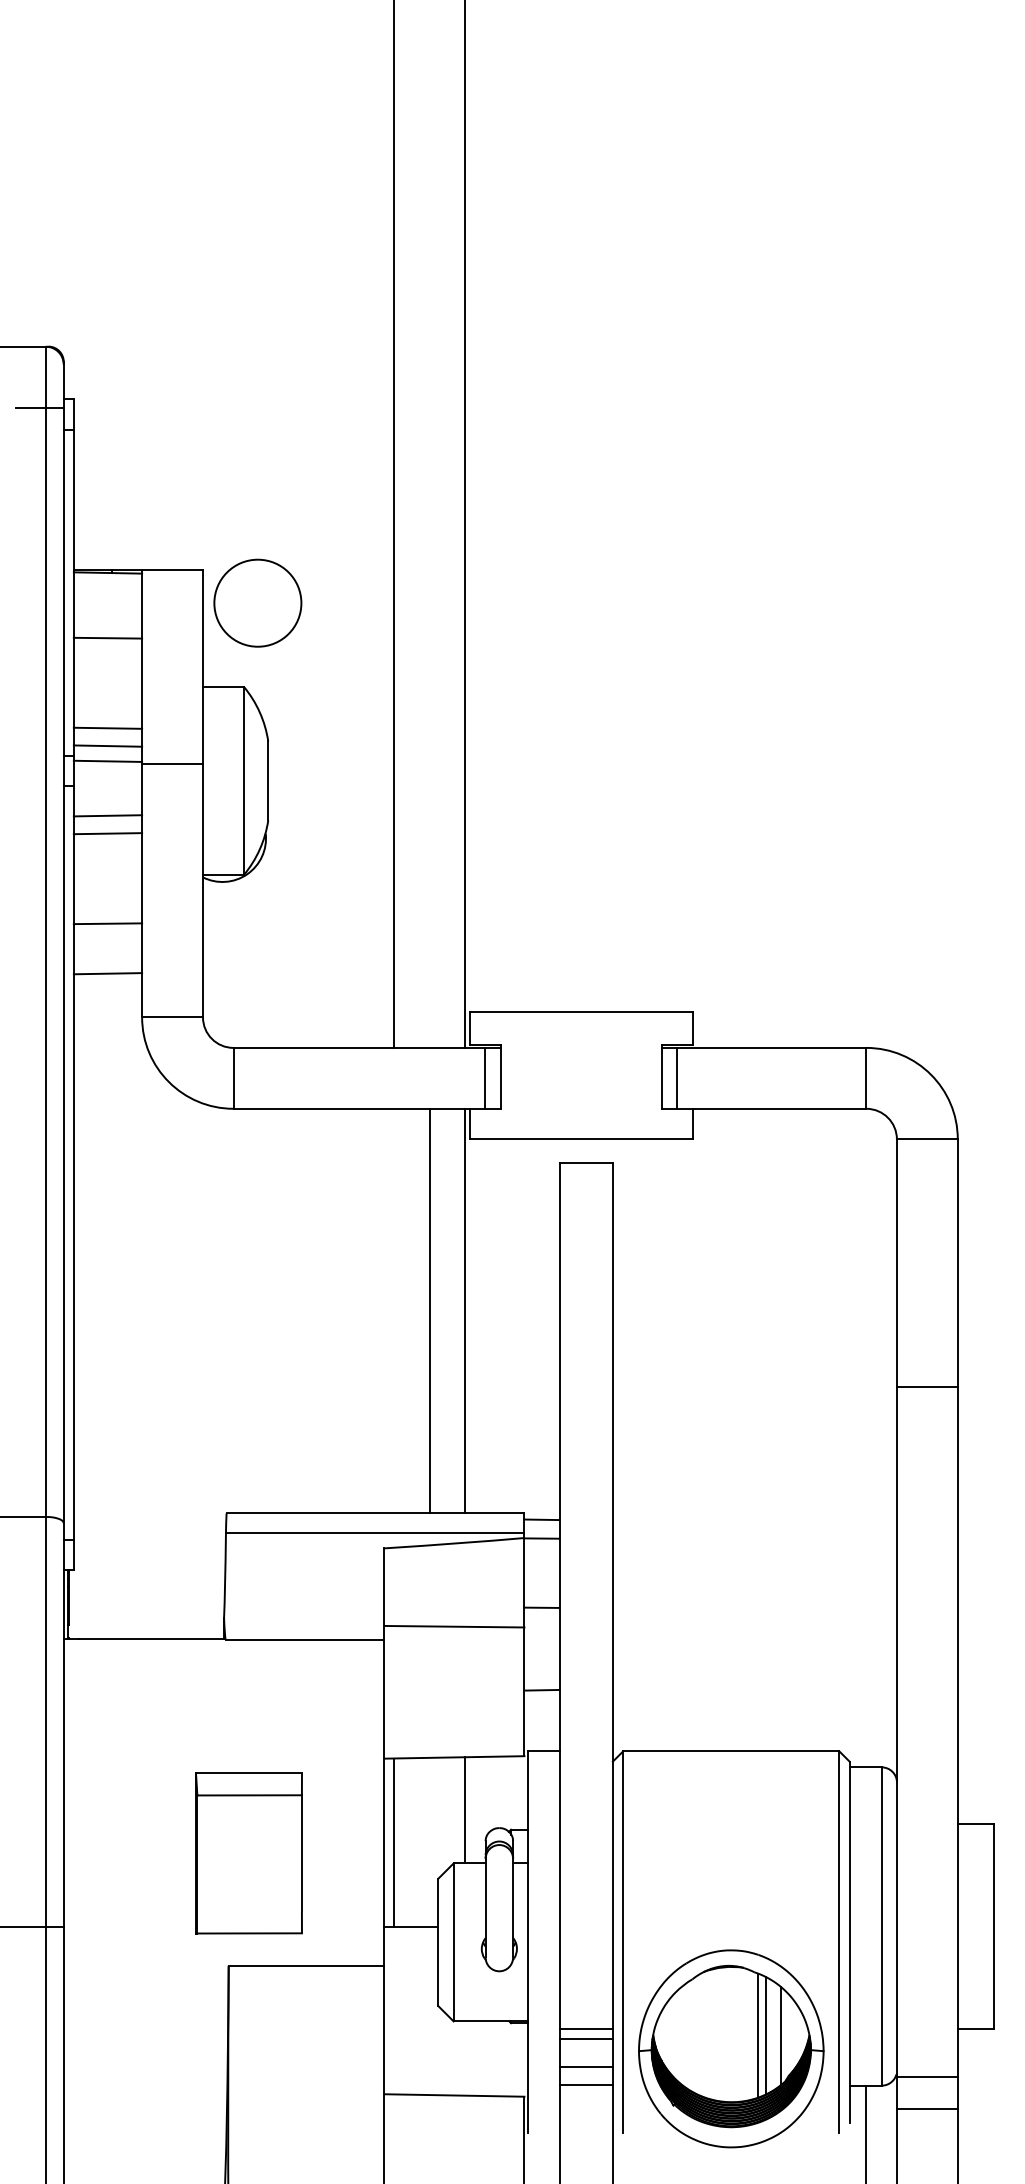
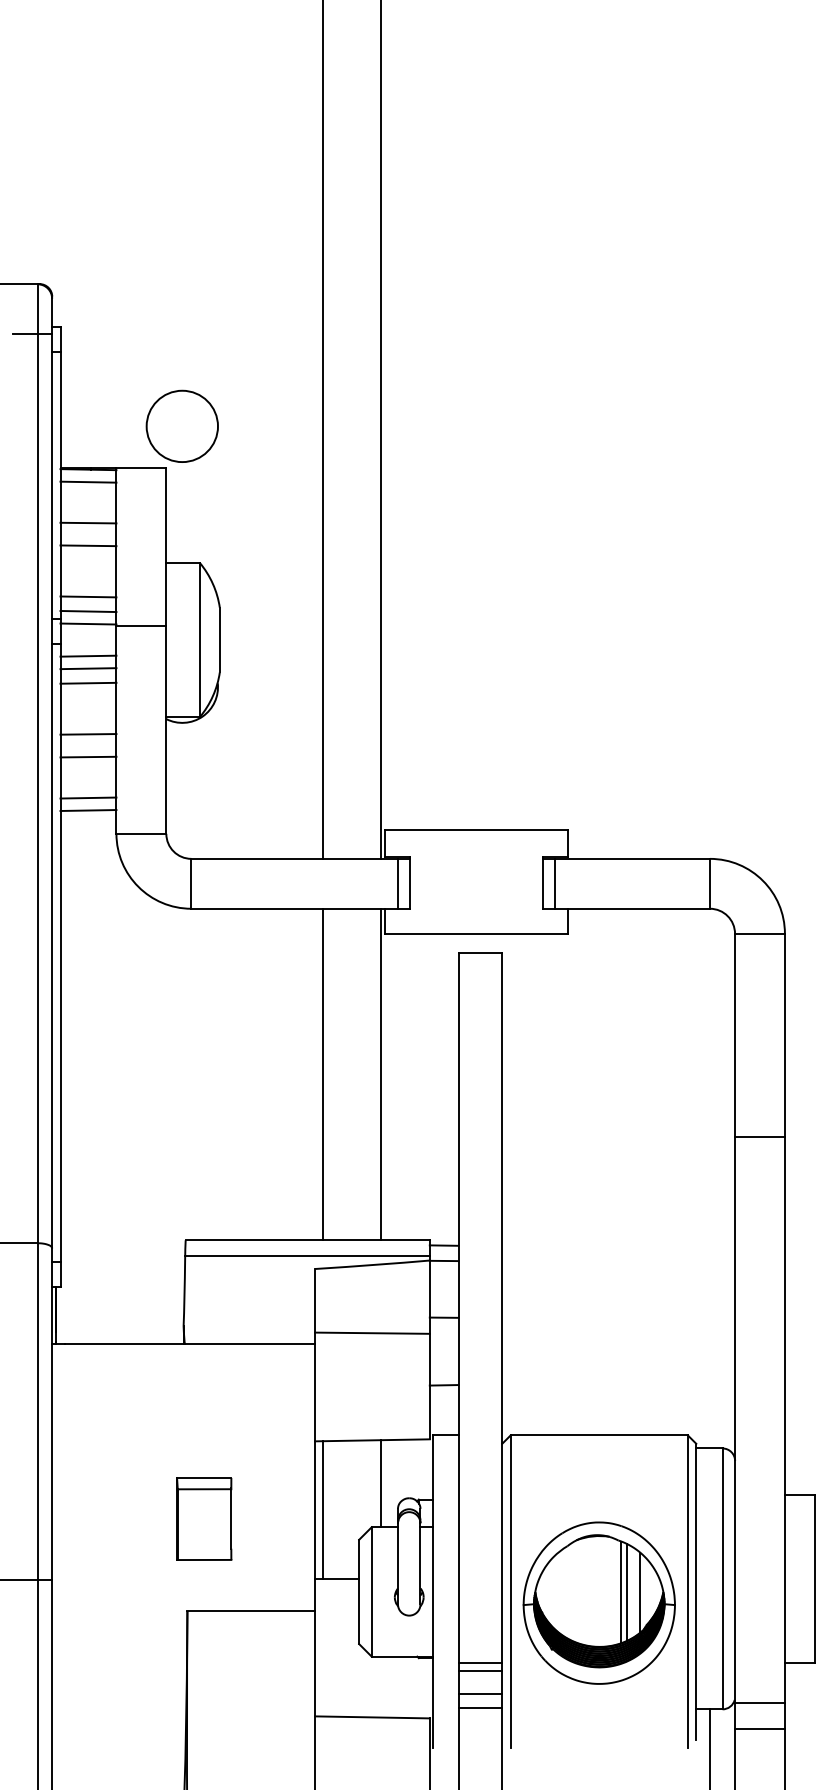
line: (108, 587) -> (88, 481), added
circle: (256, 602) -> (181, 425), moved
line: (108, 665) -> (88, 545), added
line: (108, 799) -> (88, 655), added
line: (108, 896) -> (88, 734), added
line: (108, 988) -> (88, 810), added
line: (428, 1311) -> (322, 1074), moved
part: (249, 1852) -> (204, 1518), size x0.62
part: (730, 2048) -> (598, 1602), moved

